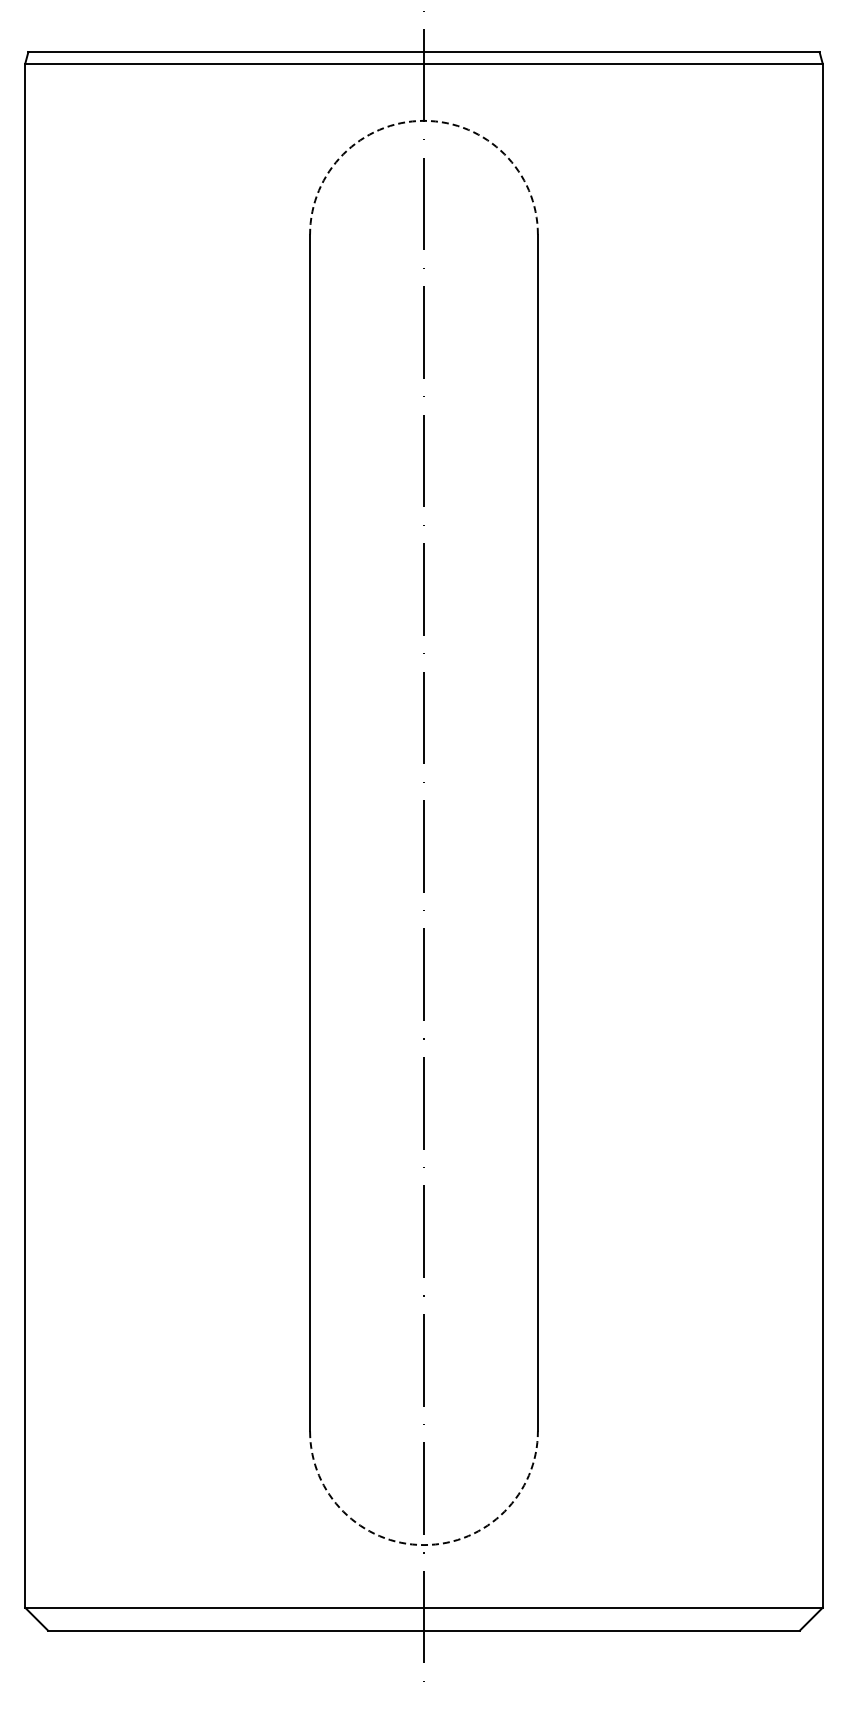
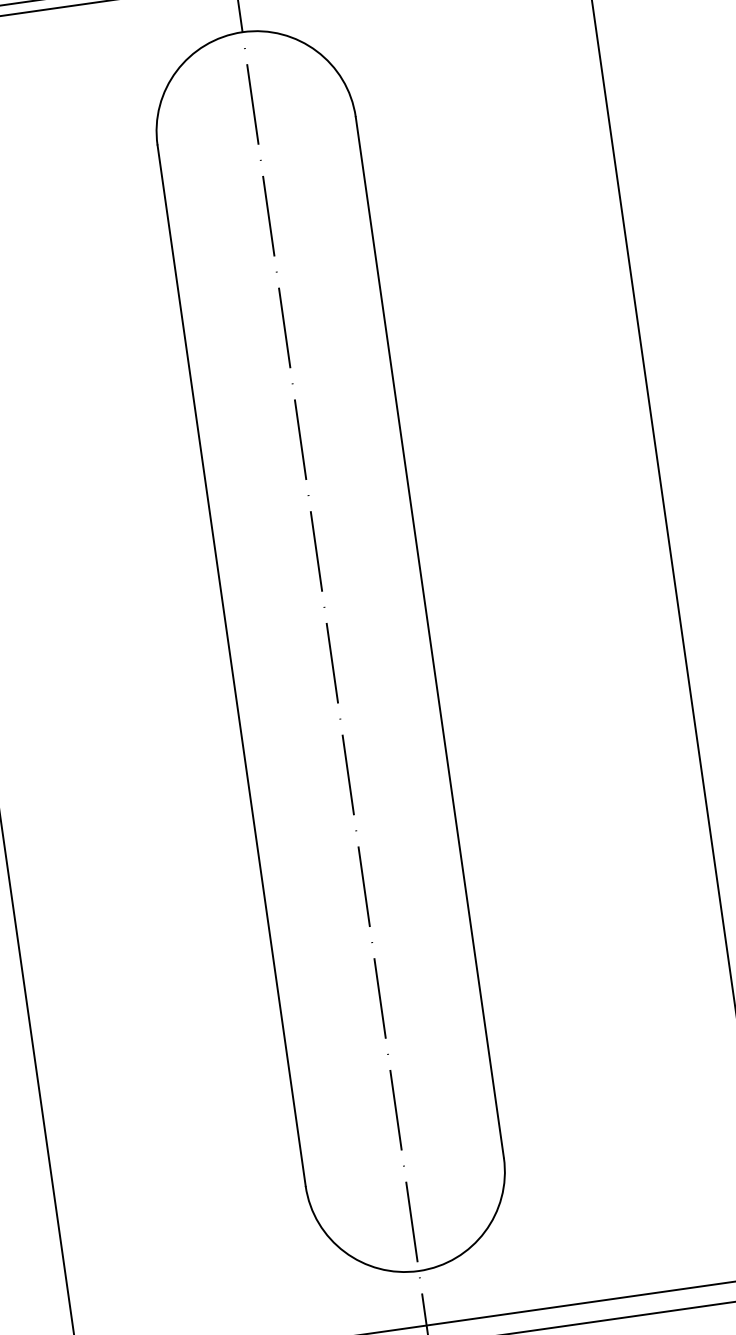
arc: (424, 120) -> (242, 31), dashed -> solid
arc: (424, 1545) -> (419, 1271), dashed -> solid

